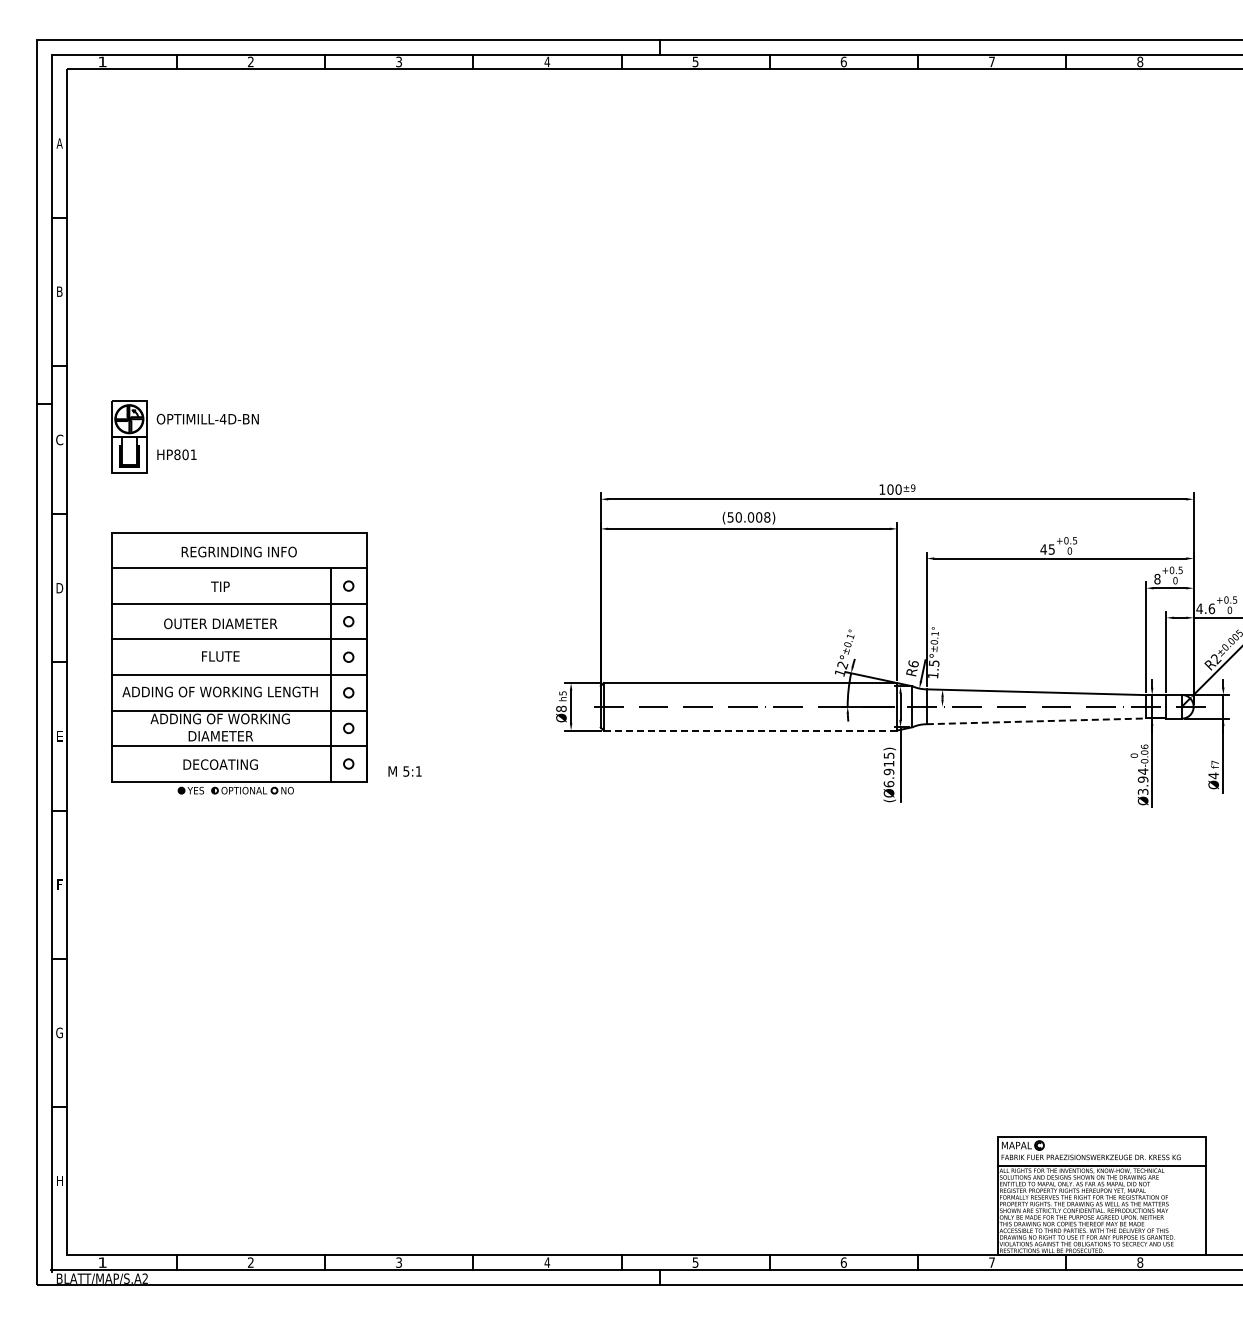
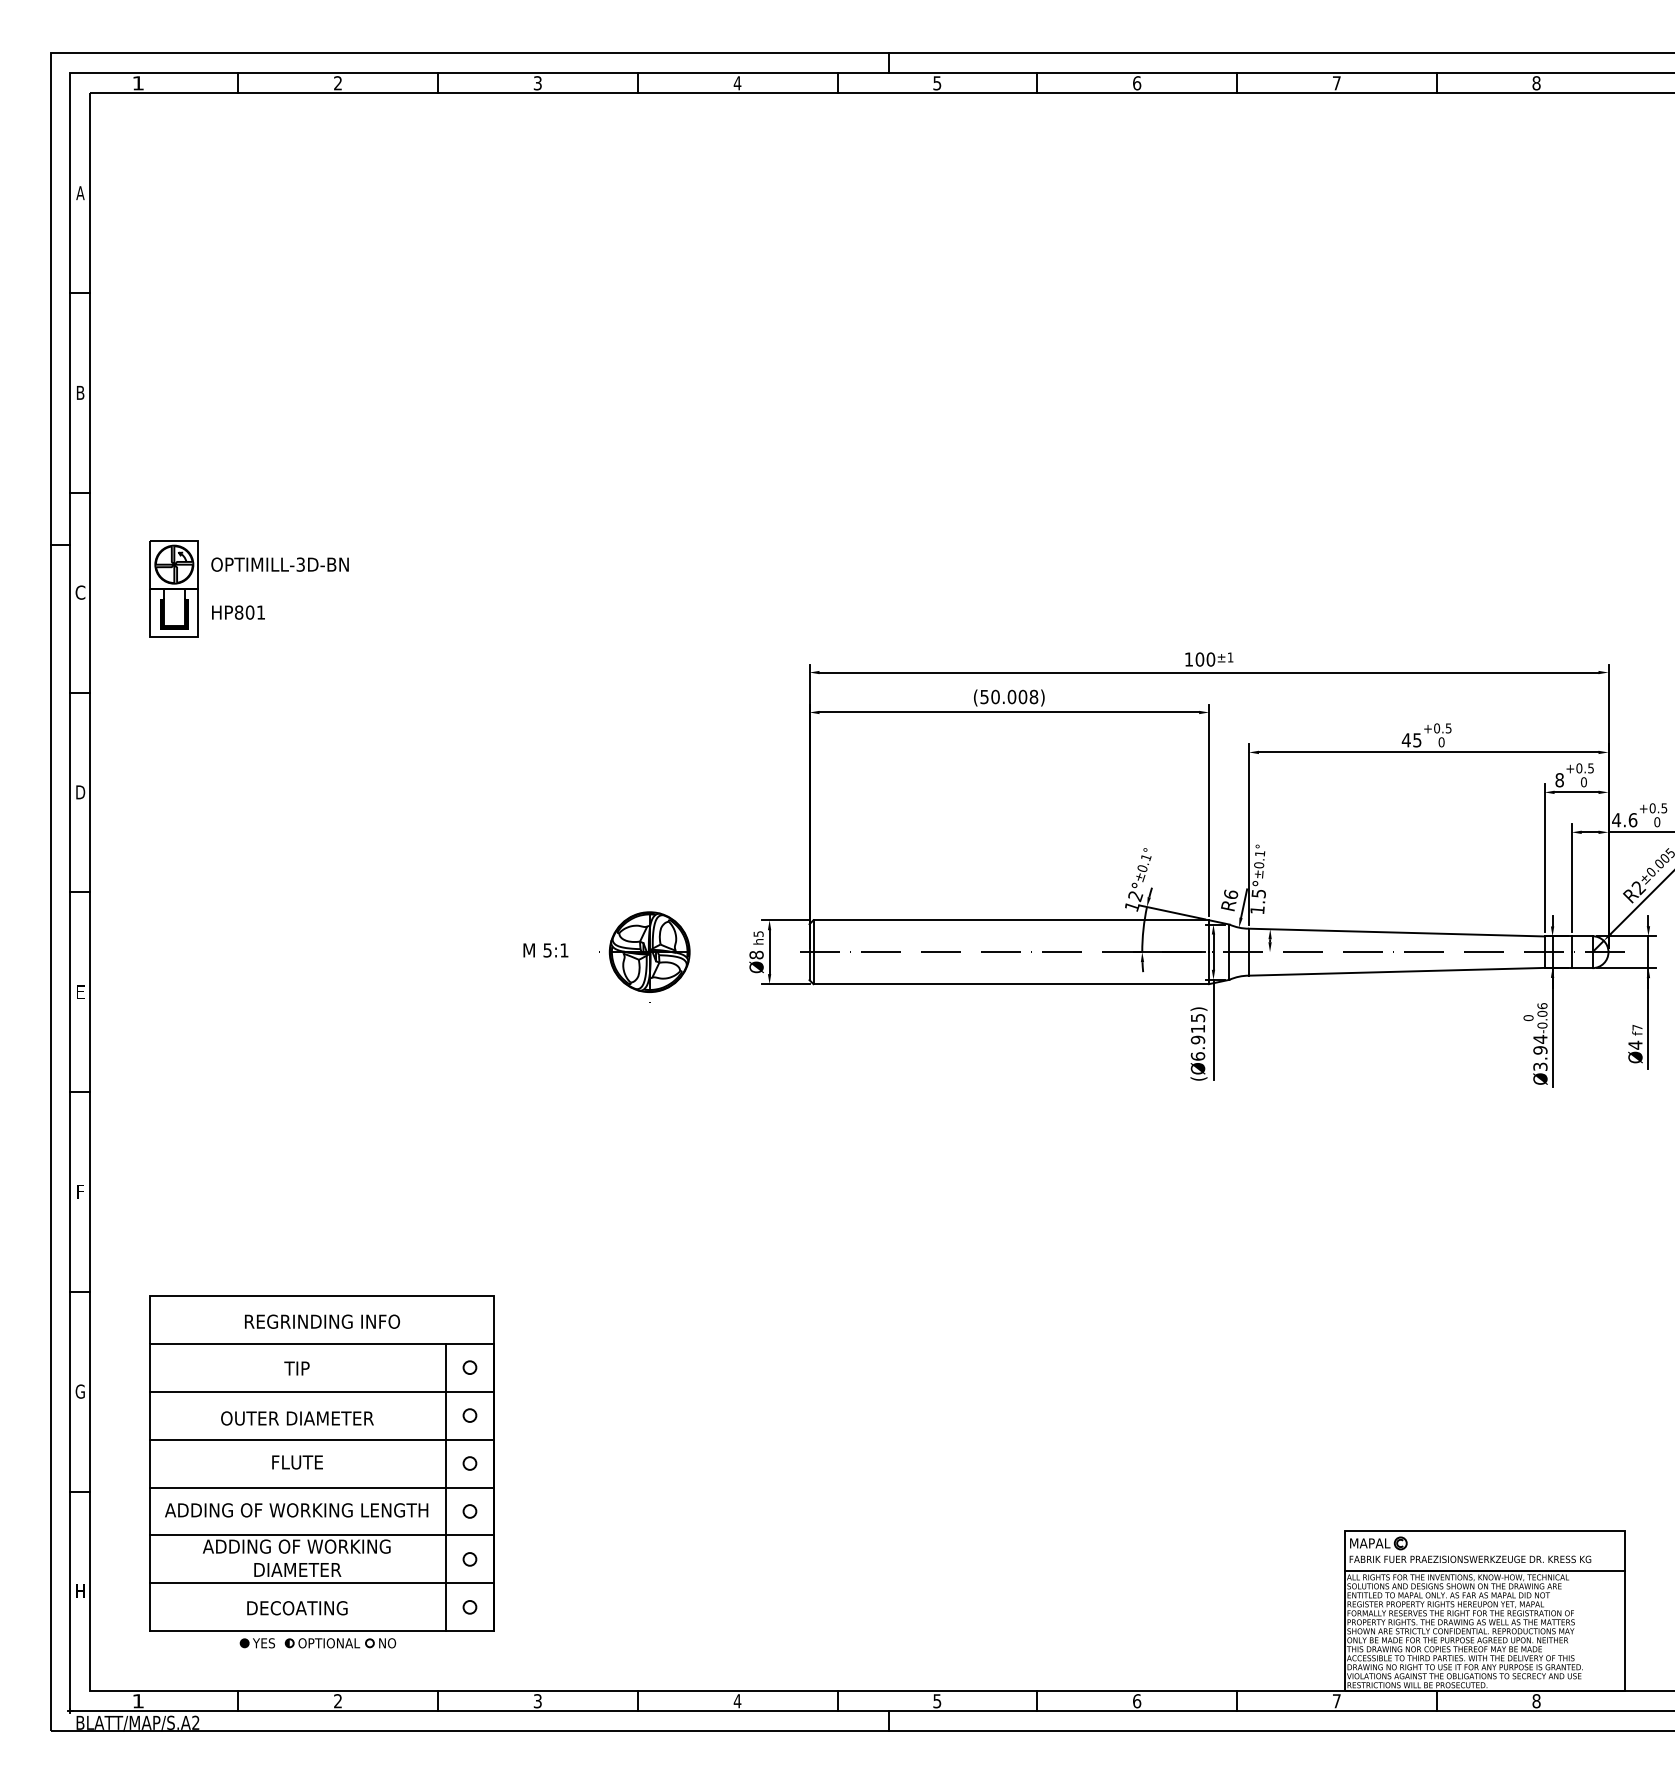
text: (222, 418) -> (299, 563), OPTIMILL-4D-BN -> OPTIMILL-3D-BN
text: (913, 487) -> (1230, 656), ±9 -> ±1
part: (239, 663) -> (322, 1471), moved
part: (485, 703) -> (654, 947), added
line: (1036, 721) -> (1396, 972), dashed -> solid
line: (750, 730) -> (1011, 984), dashed -> solid
text: (404, 771) -> (545, 950), moved

